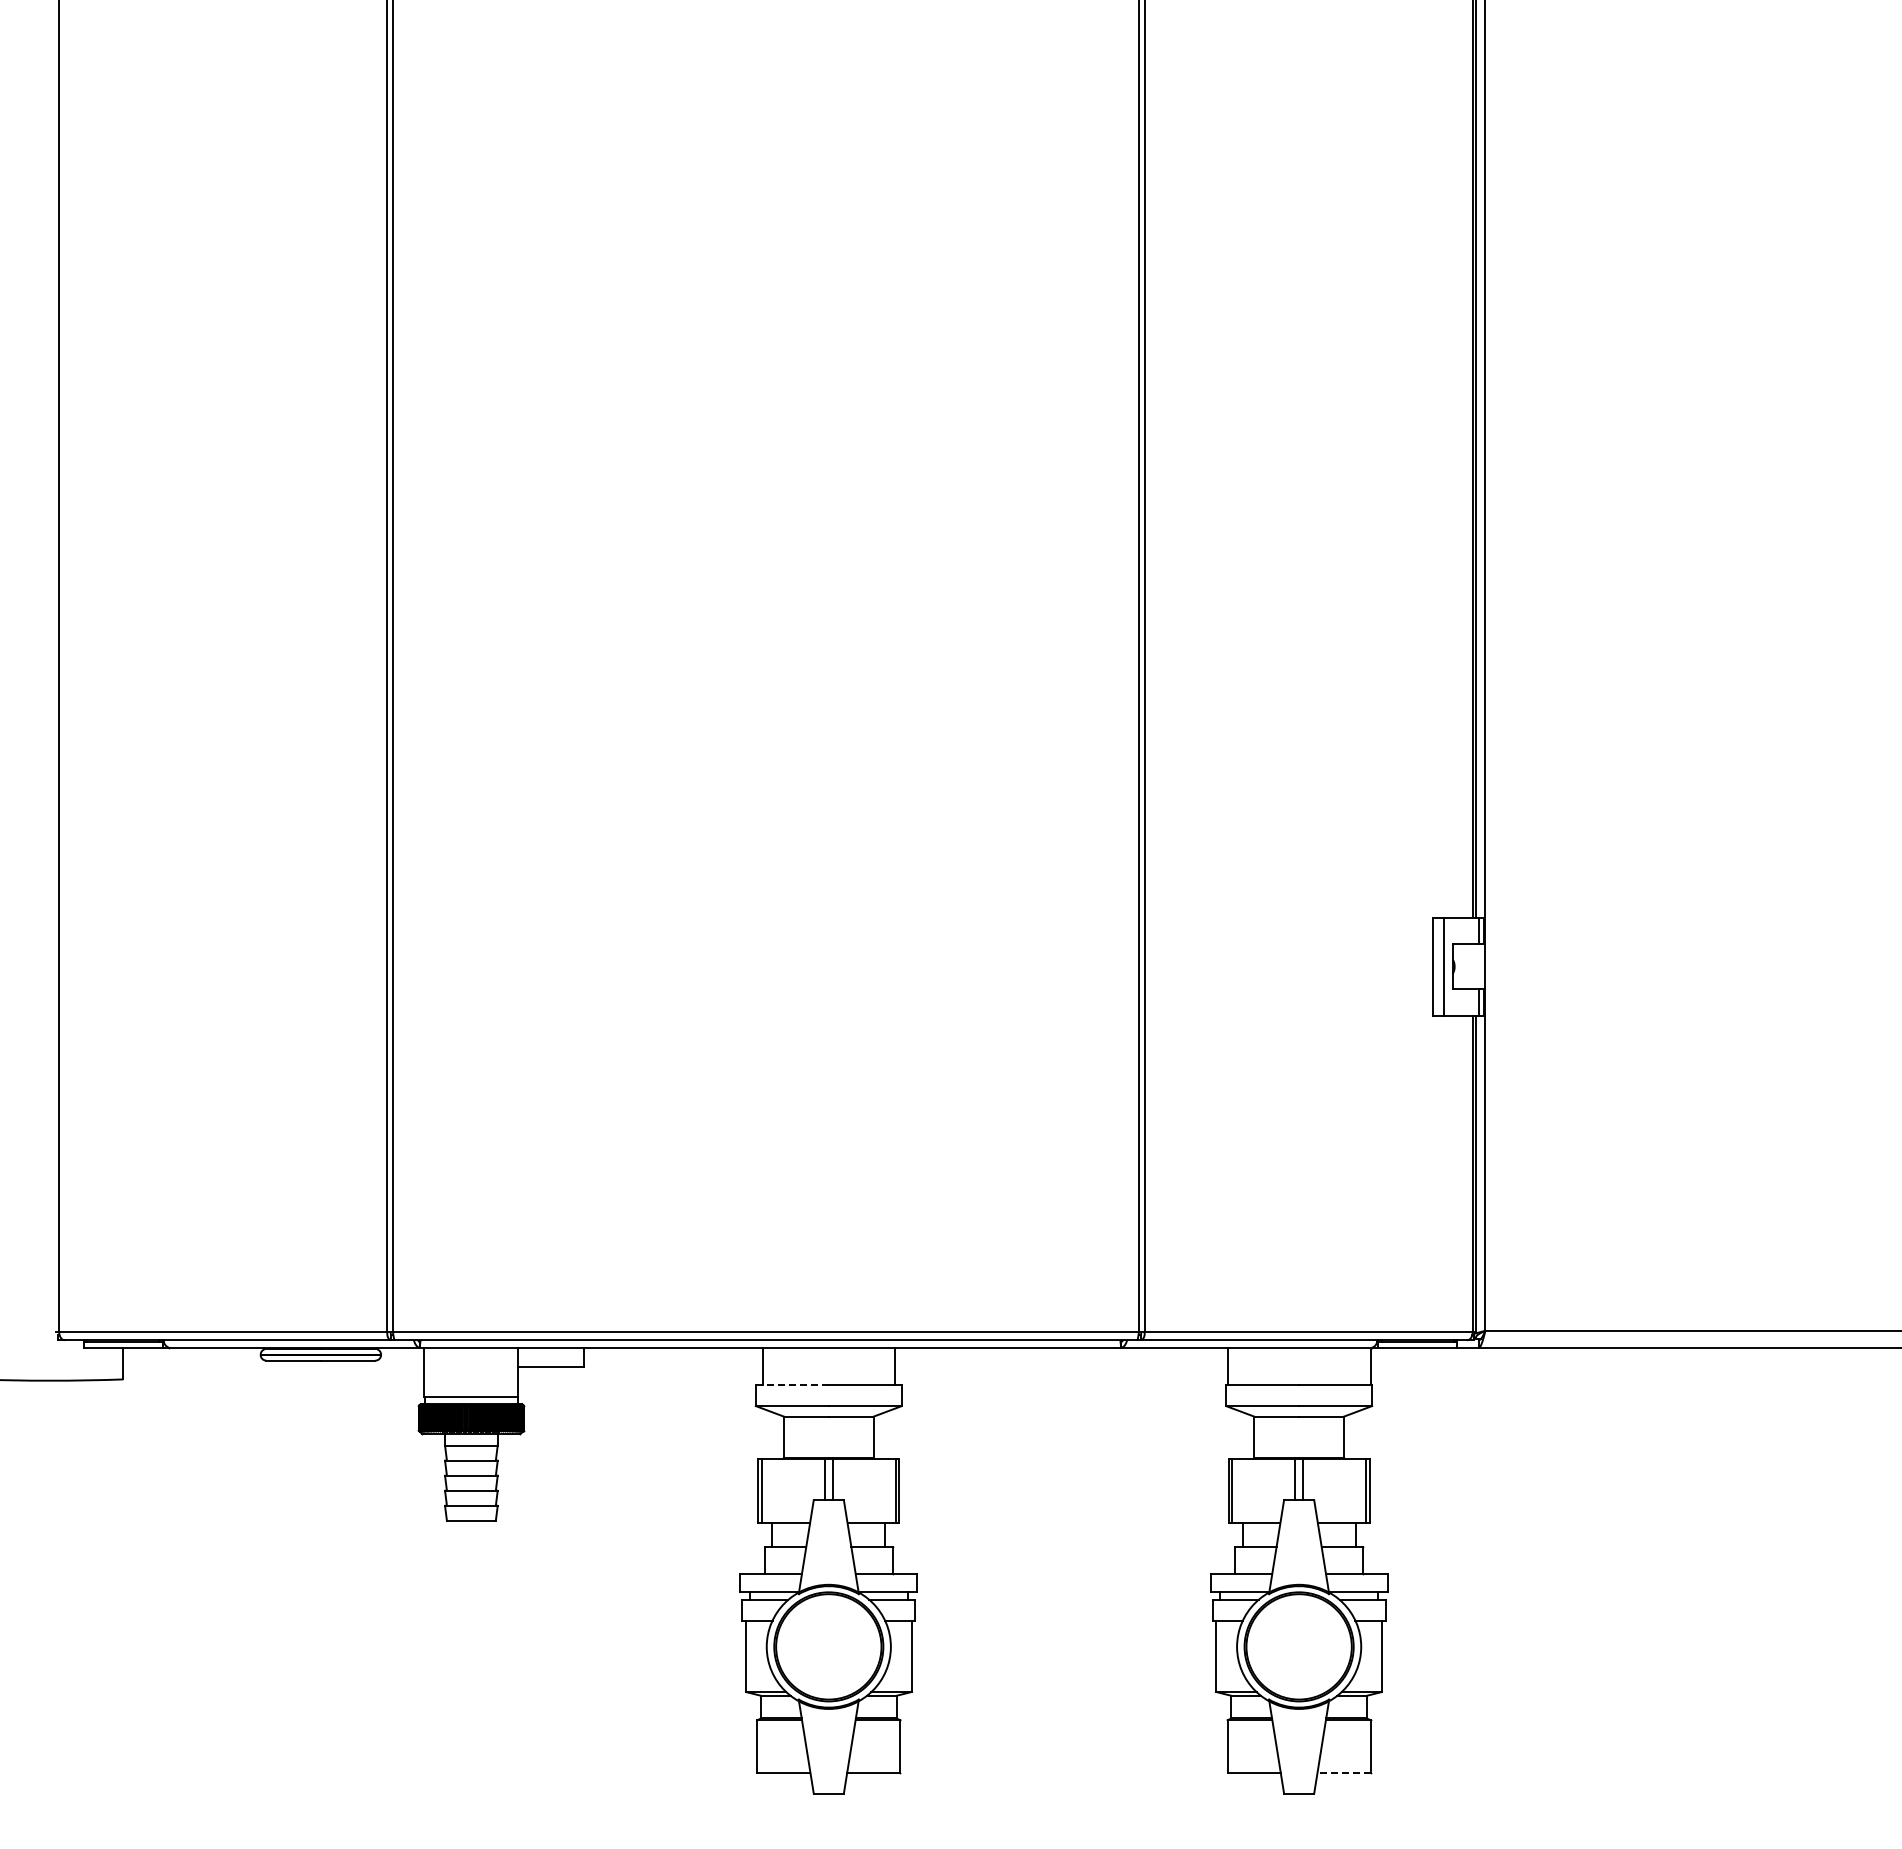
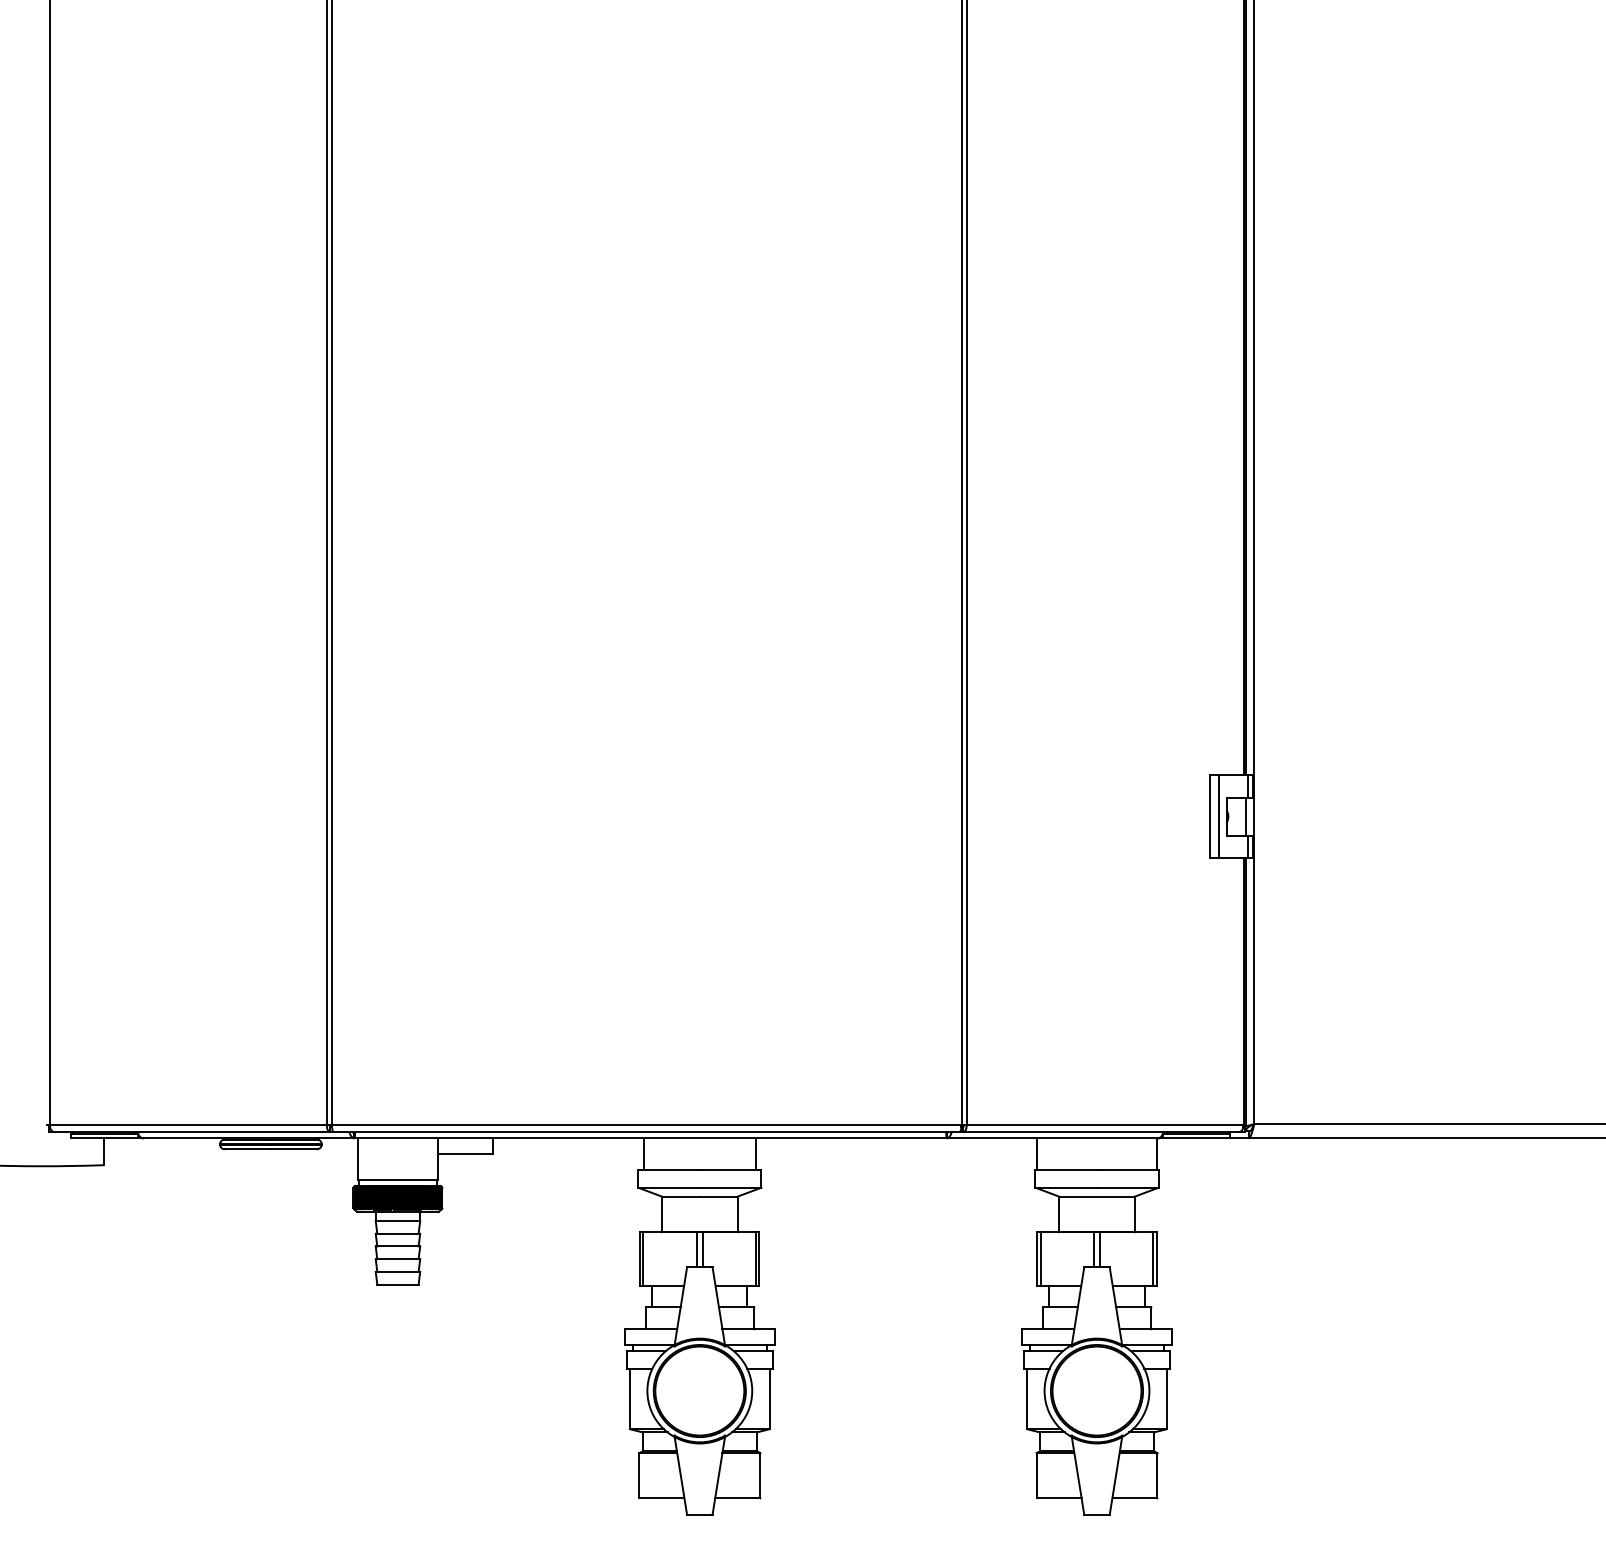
line: (1475, 966) -> (1245, 816), added
line: (792, 1385) -> (669, 1170), dashed -> solid
line: (1344, 1772) -> (1135, 1497), dashed -> solid

